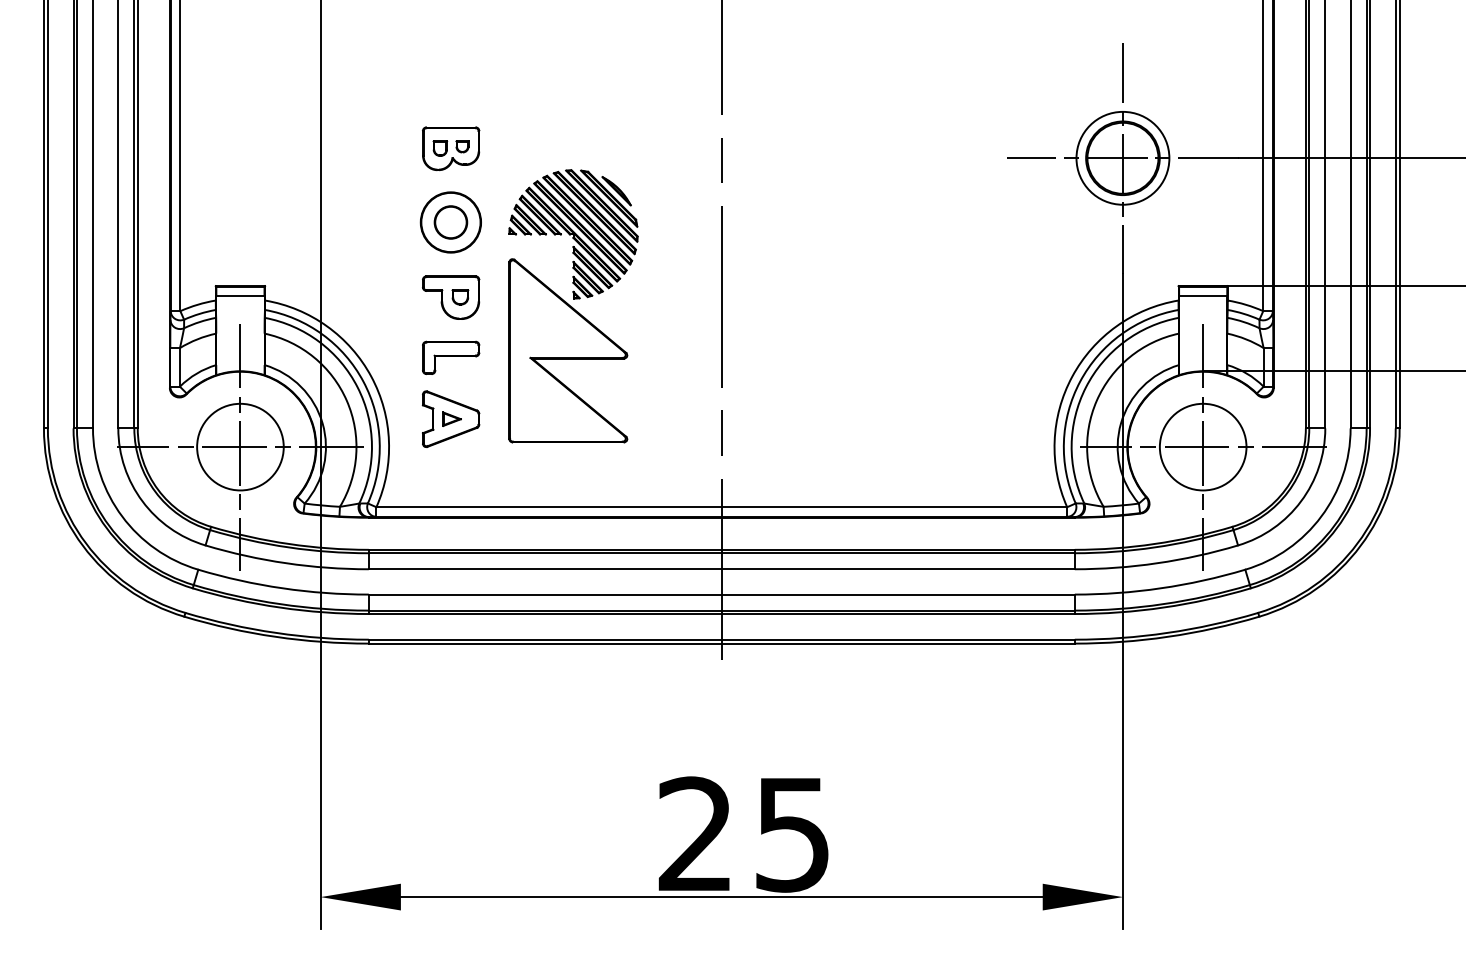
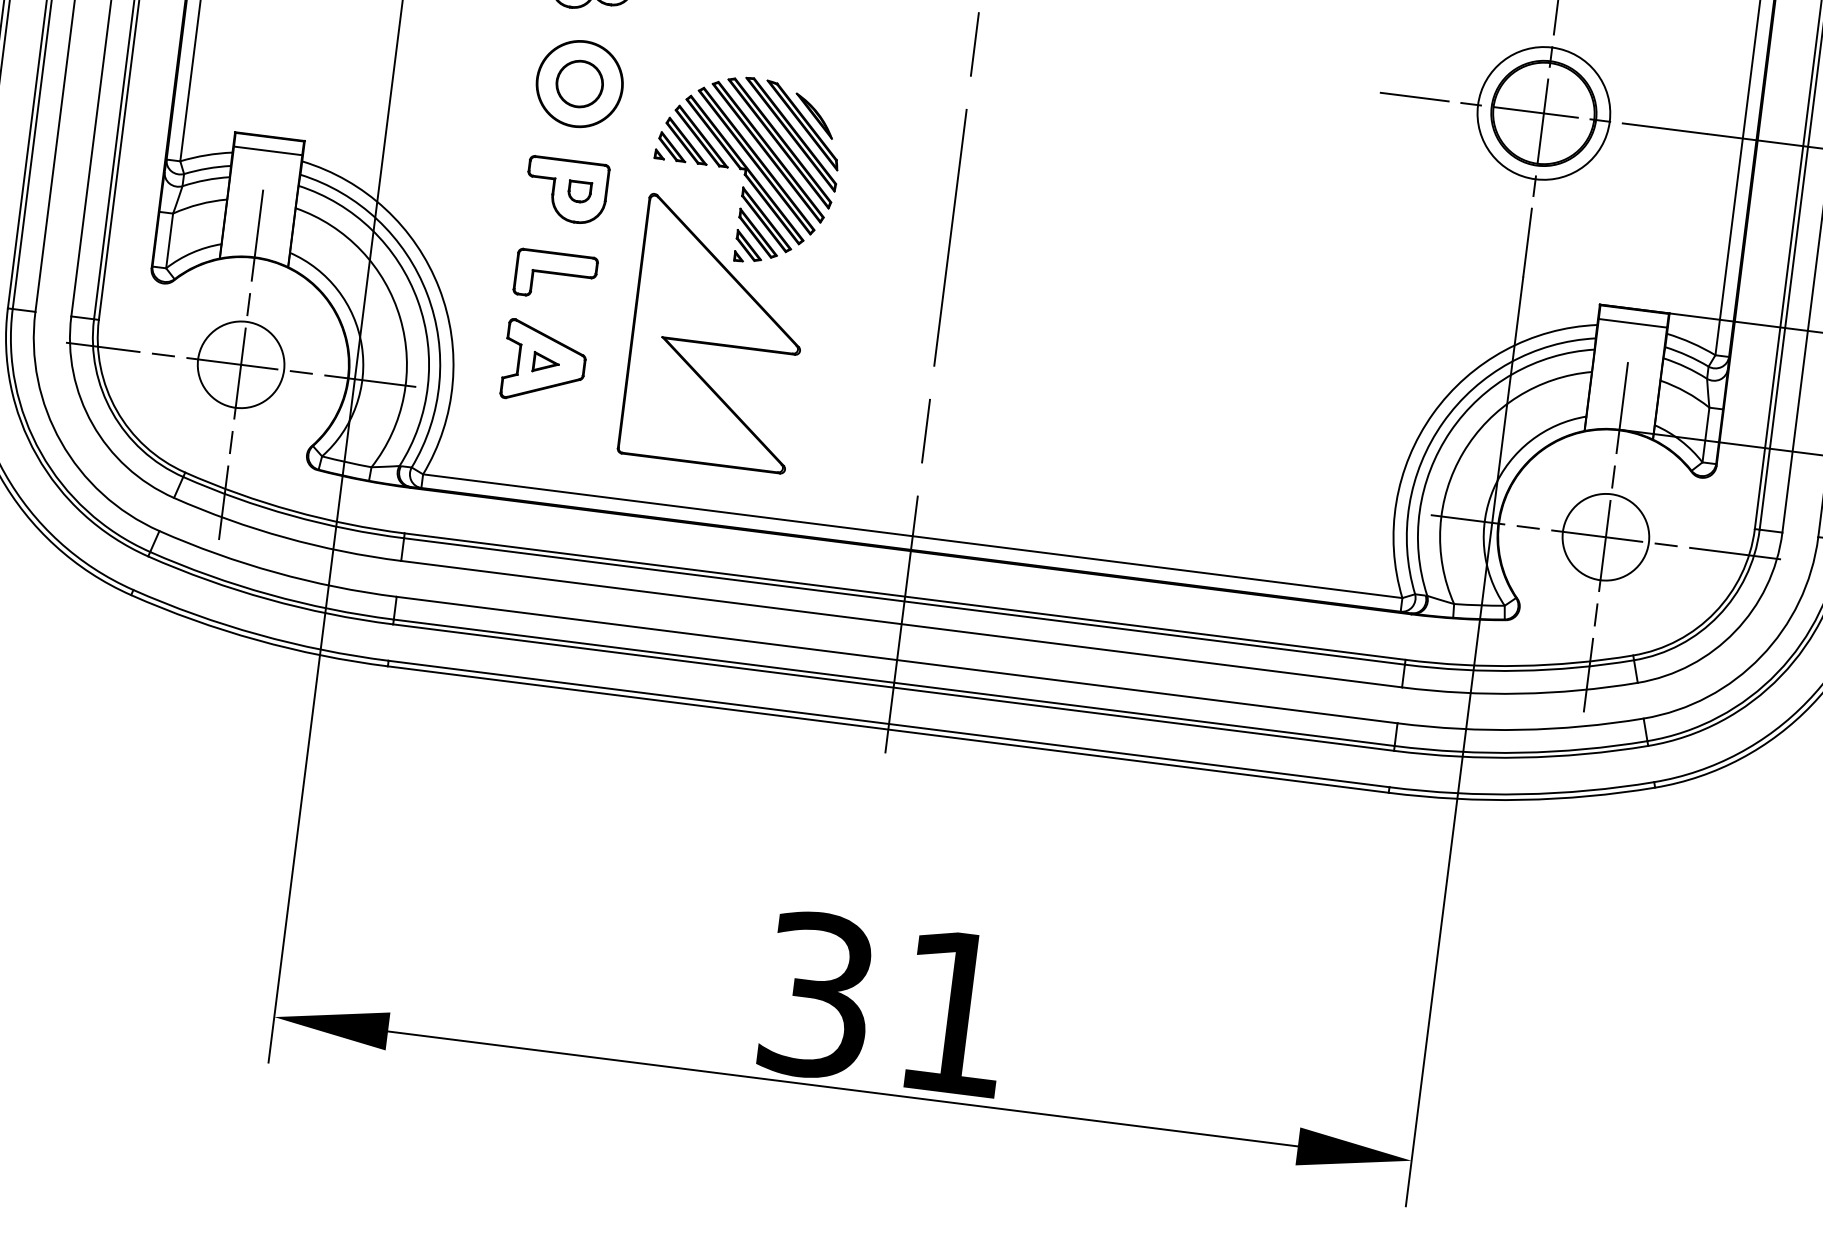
part: (573, 306) -> (732, 271), moved
circle: (240, 446) -> (241, 363), size x0.7
circle: (1202, 446) -> (1605, 536), size x0.7
text: (743, 834) -> (884, 1004), 25 -> 31

